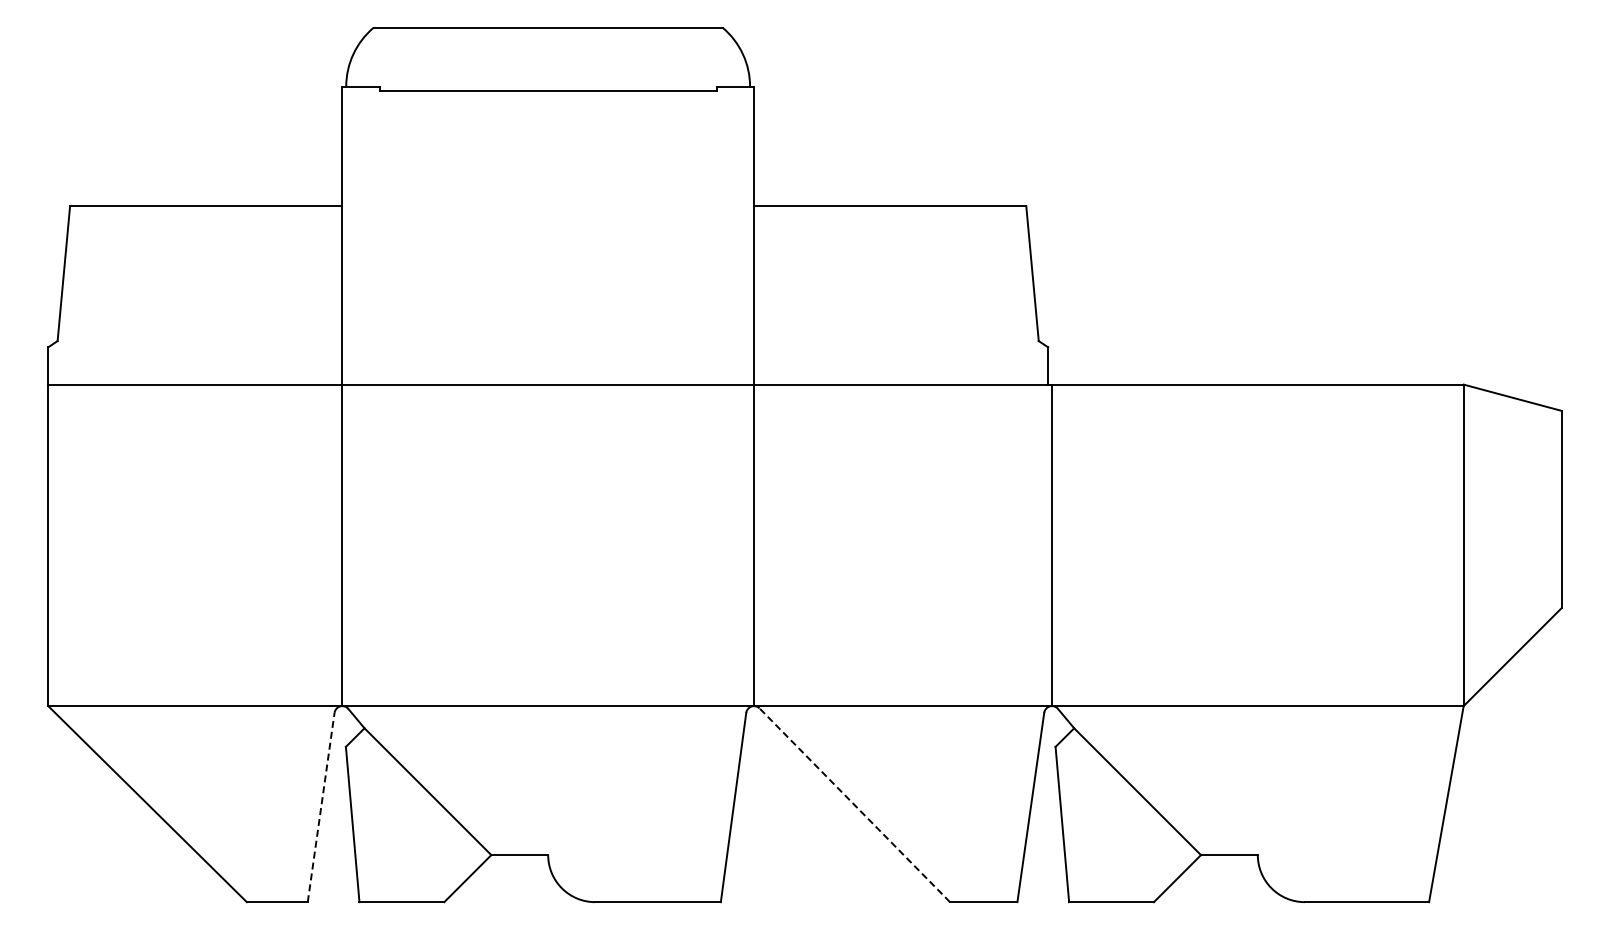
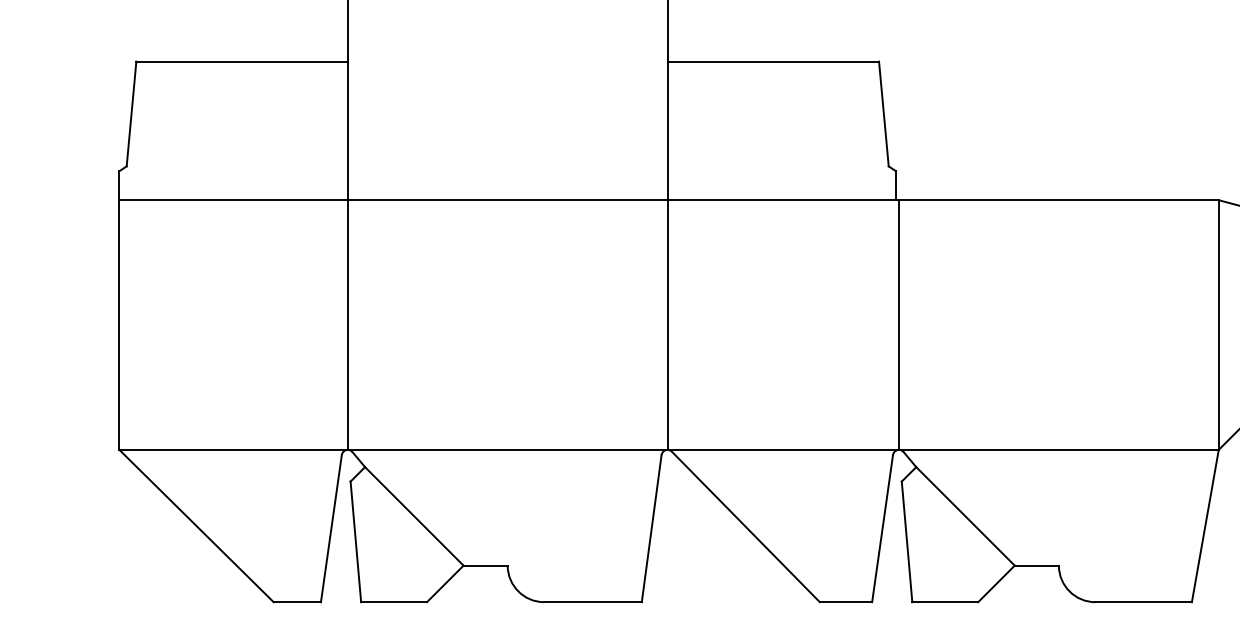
line: (854, 805) -> (745, 527), dashed -> solid
line: (321, 807) -> (331, 528), dashed -> solid

